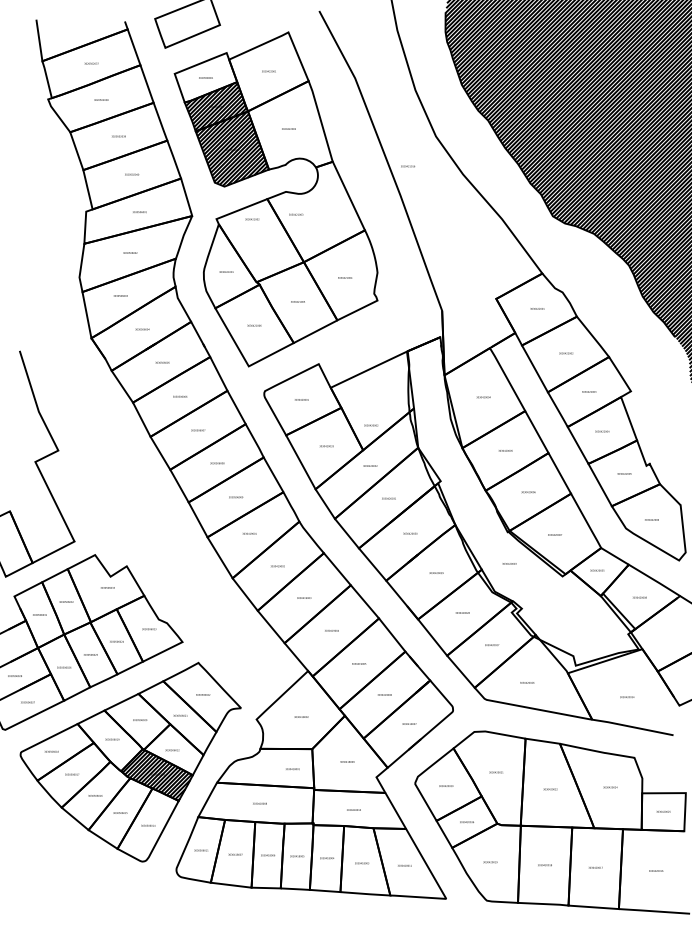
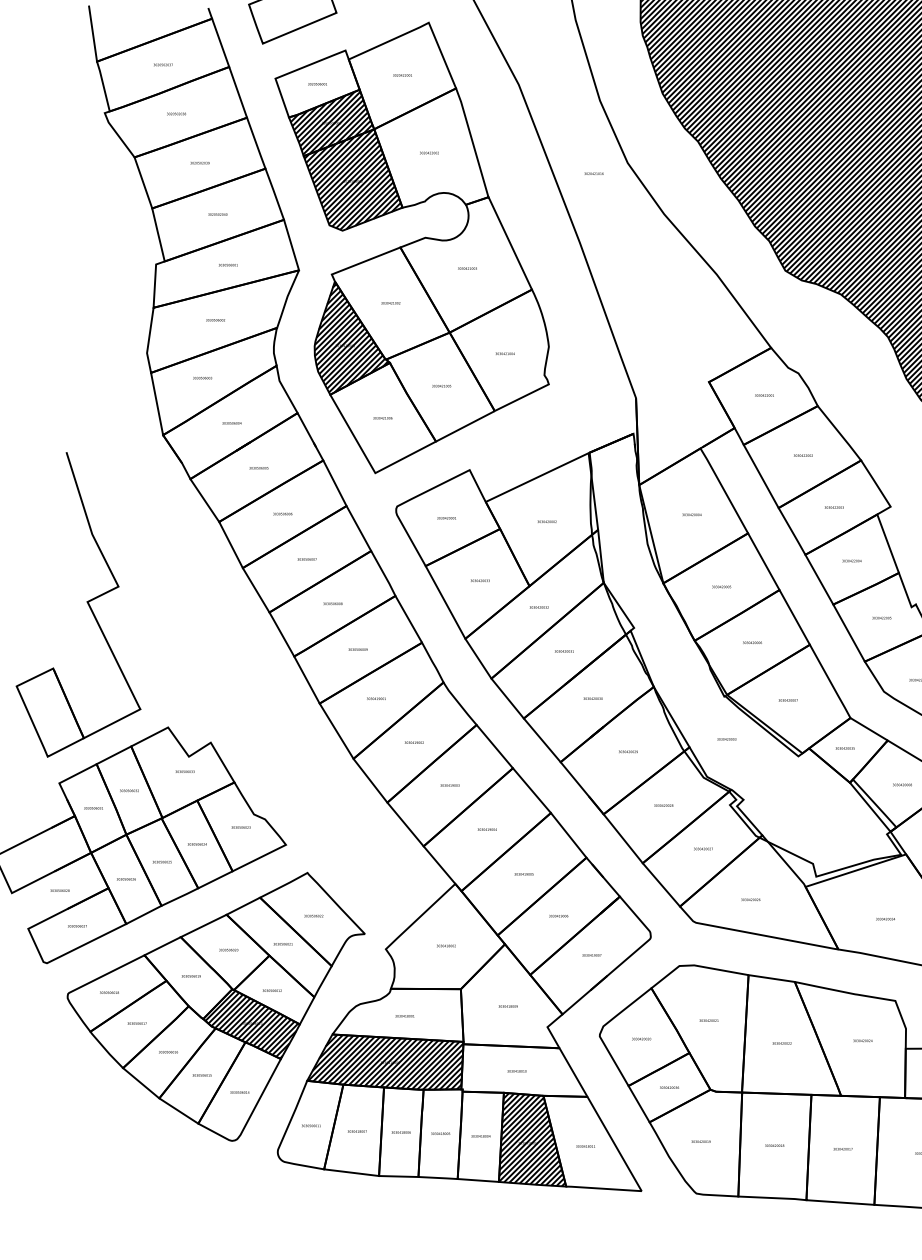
text: (407, 166) -> (593, 173), moved
text: (296, 214) -> (467, 268), moved
text: (252, 219) -> (391, 303), moved
hatch: (230, 266) -> (350, 338), added
text: (371, 425) -> (547, 521), moved
text: (292, 768) -> (404, 1015), moved
hatch: (256, 802) -> (385, 1061), added
hatch: (364, 860) -> (531, 1139), added

